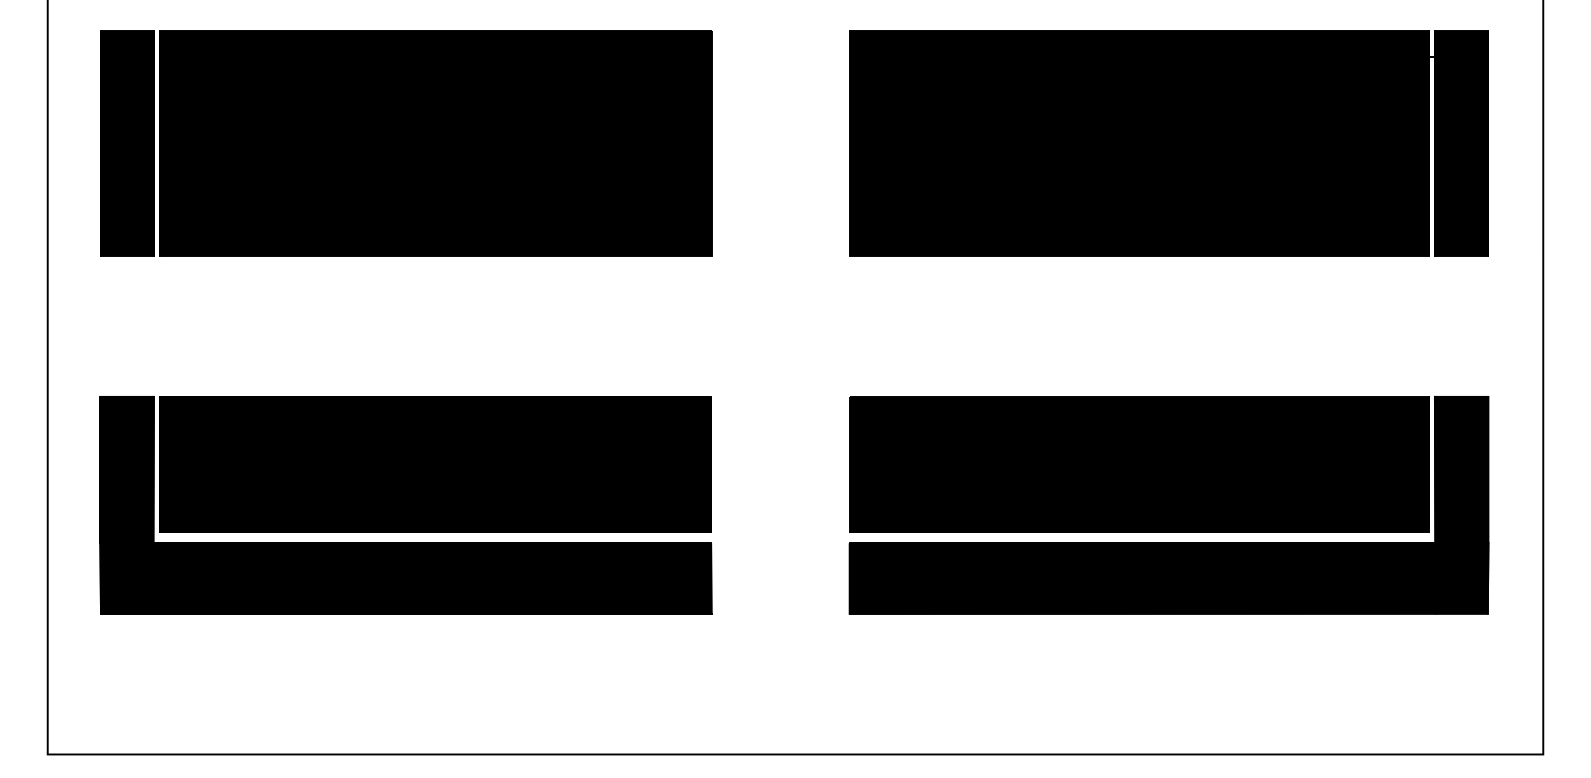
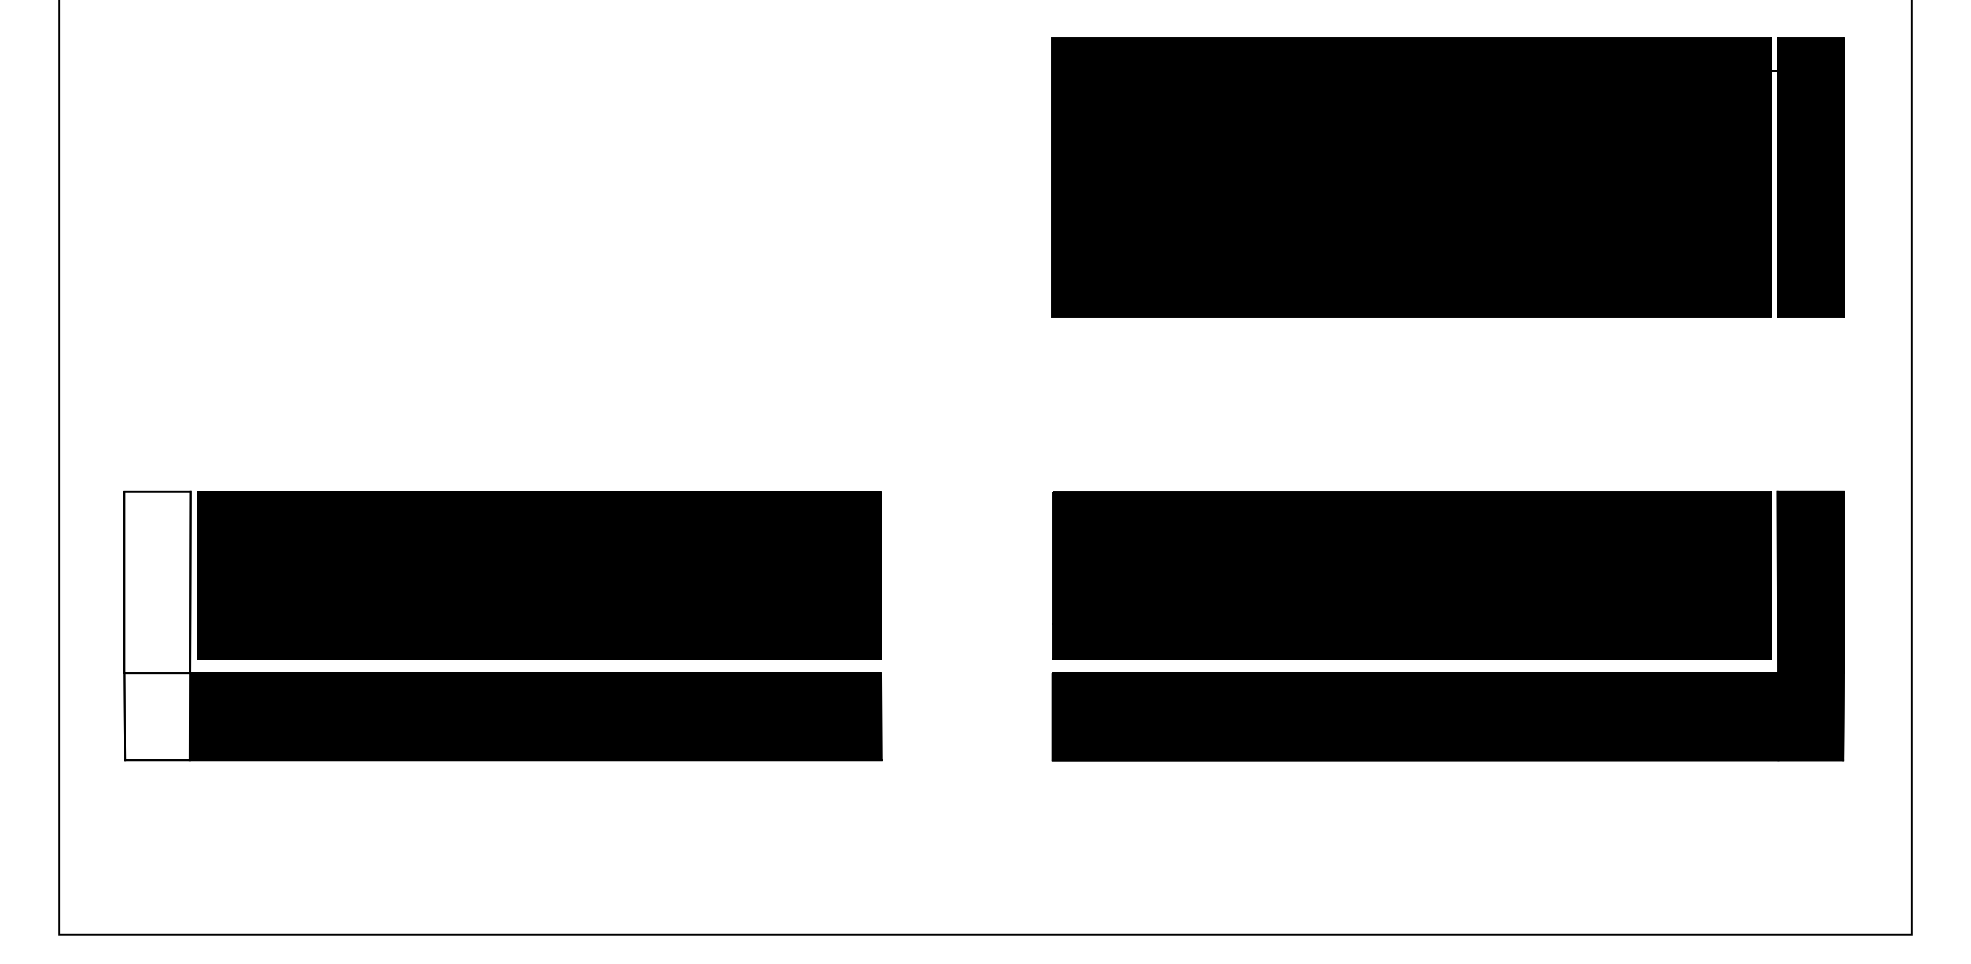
part: (406, 143) -> (503, 177), removed
fill: (126, 504) -> (156, 625), removed

